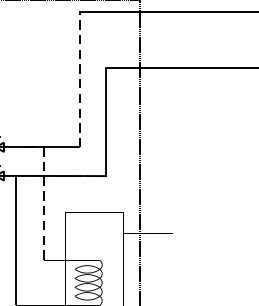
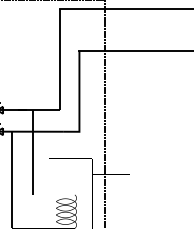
line: (80, 79) -> (60, 59), dashed -> solid
line: (44, 205) -> (33, 153), dashed -> solid

